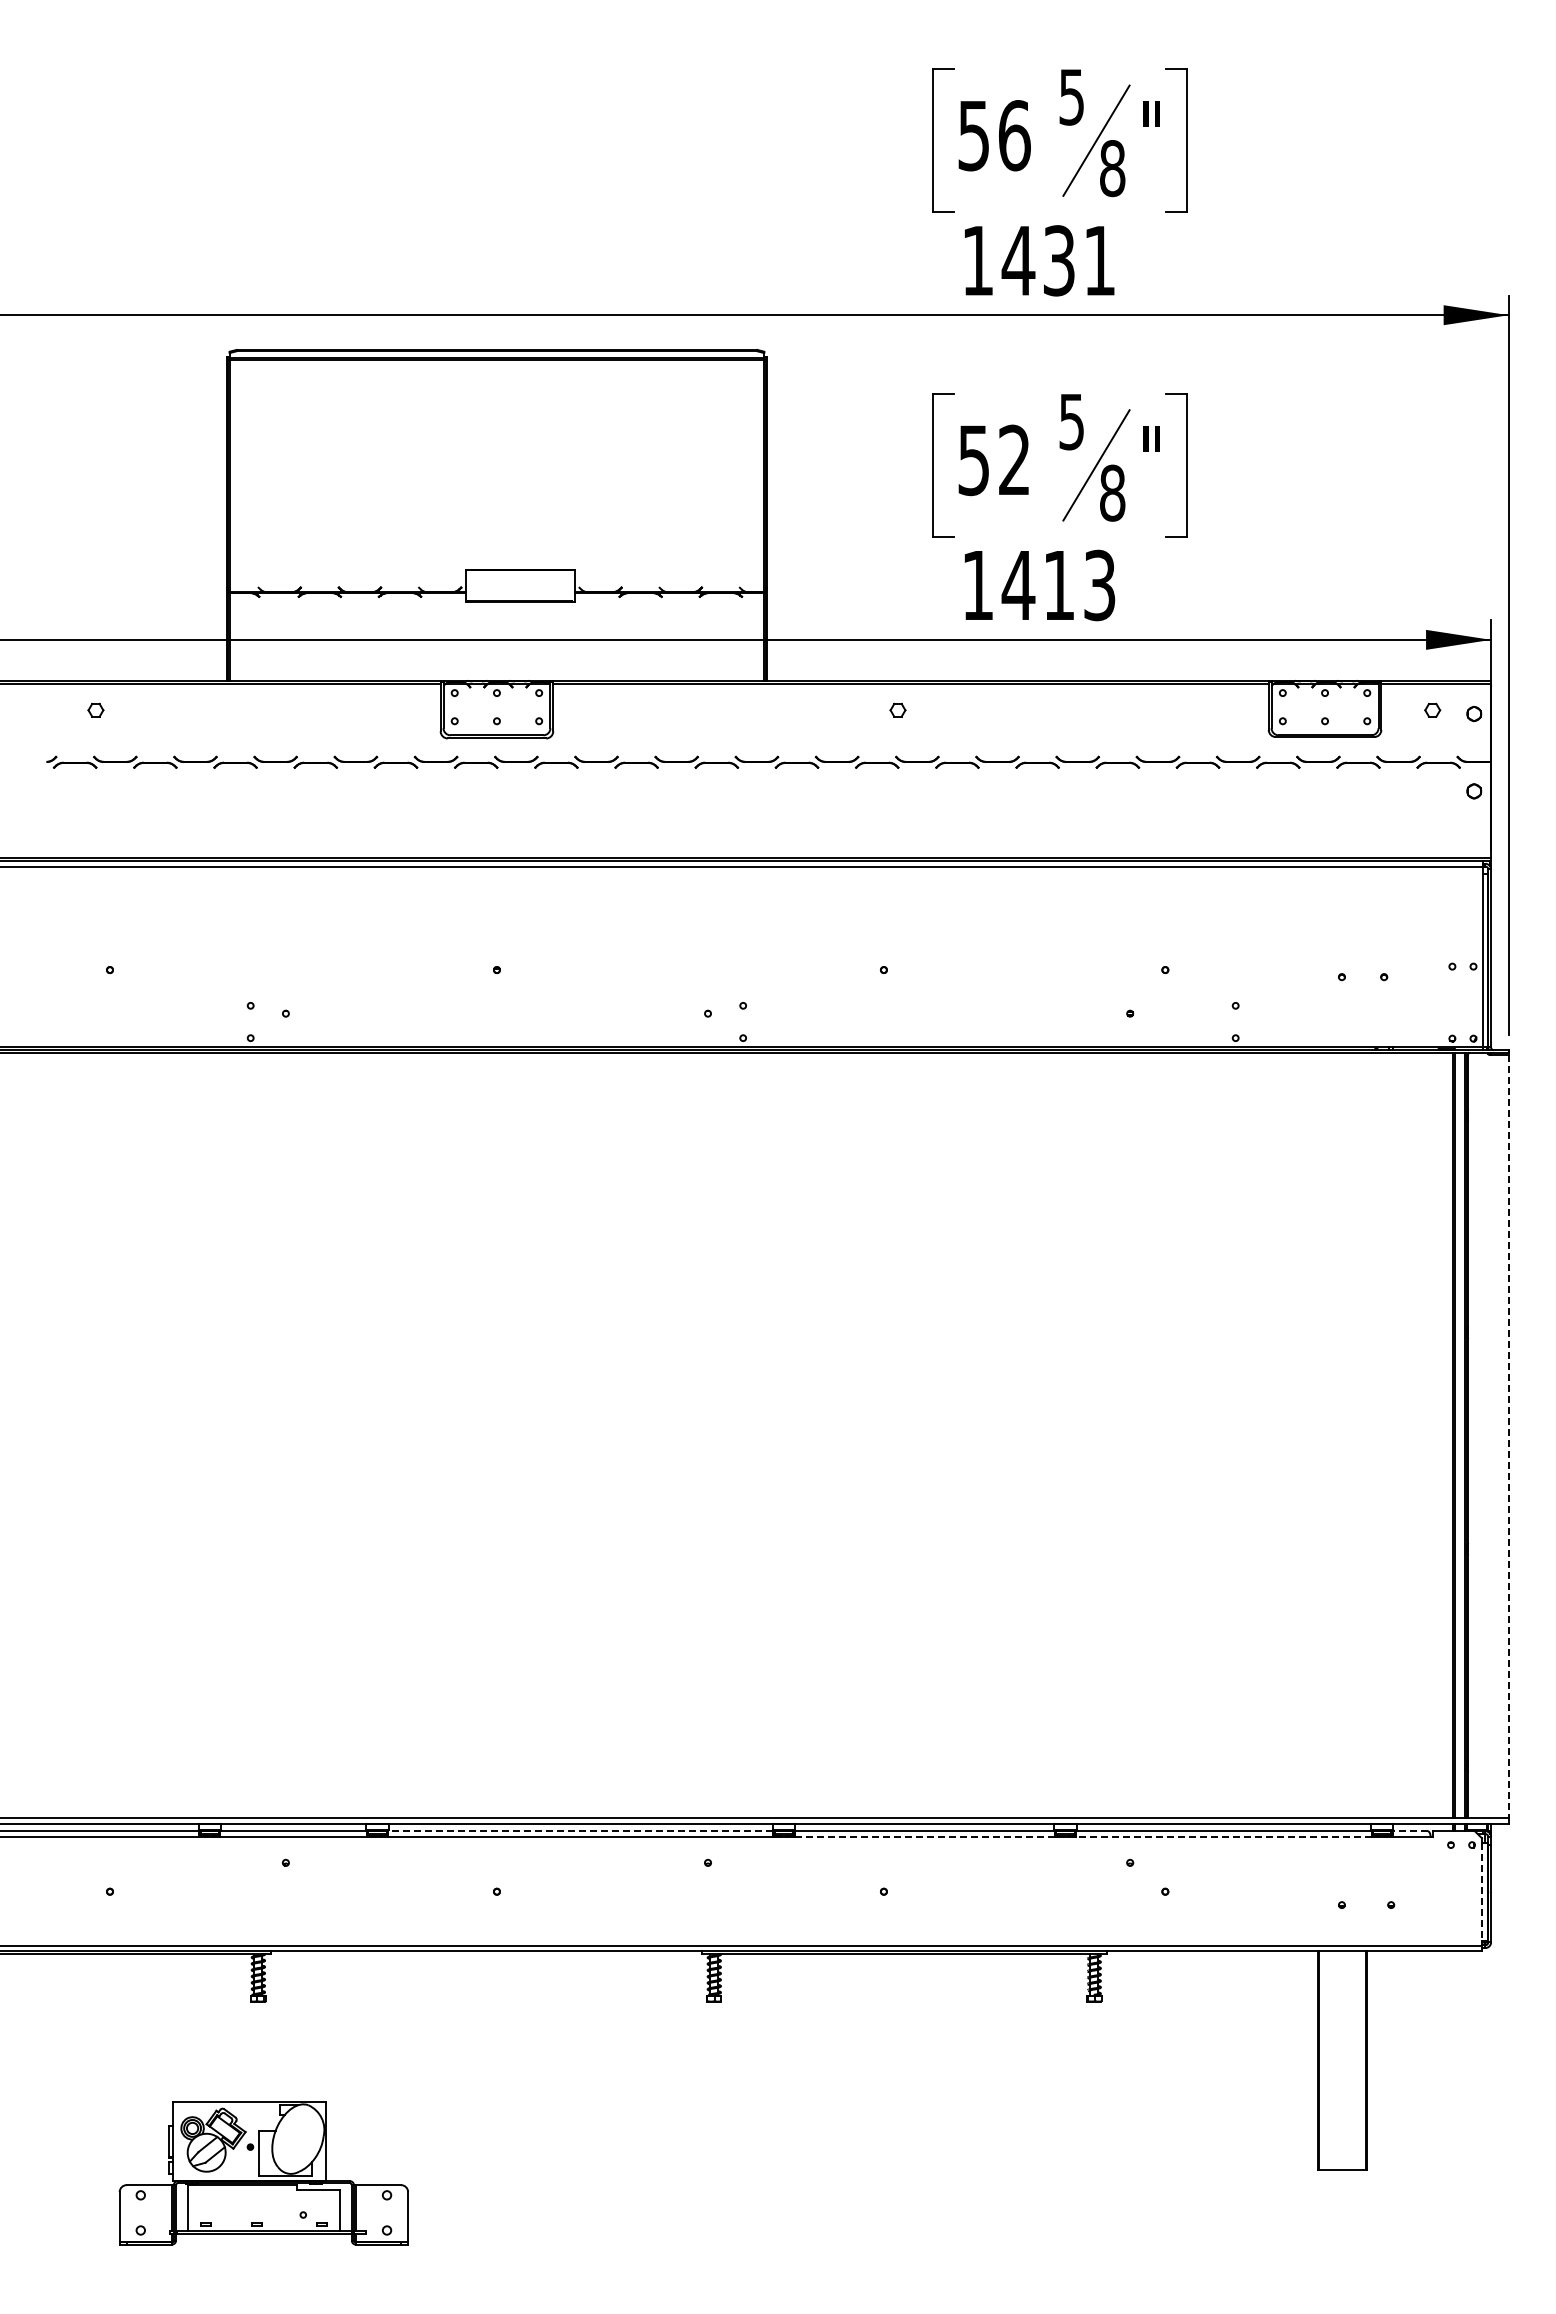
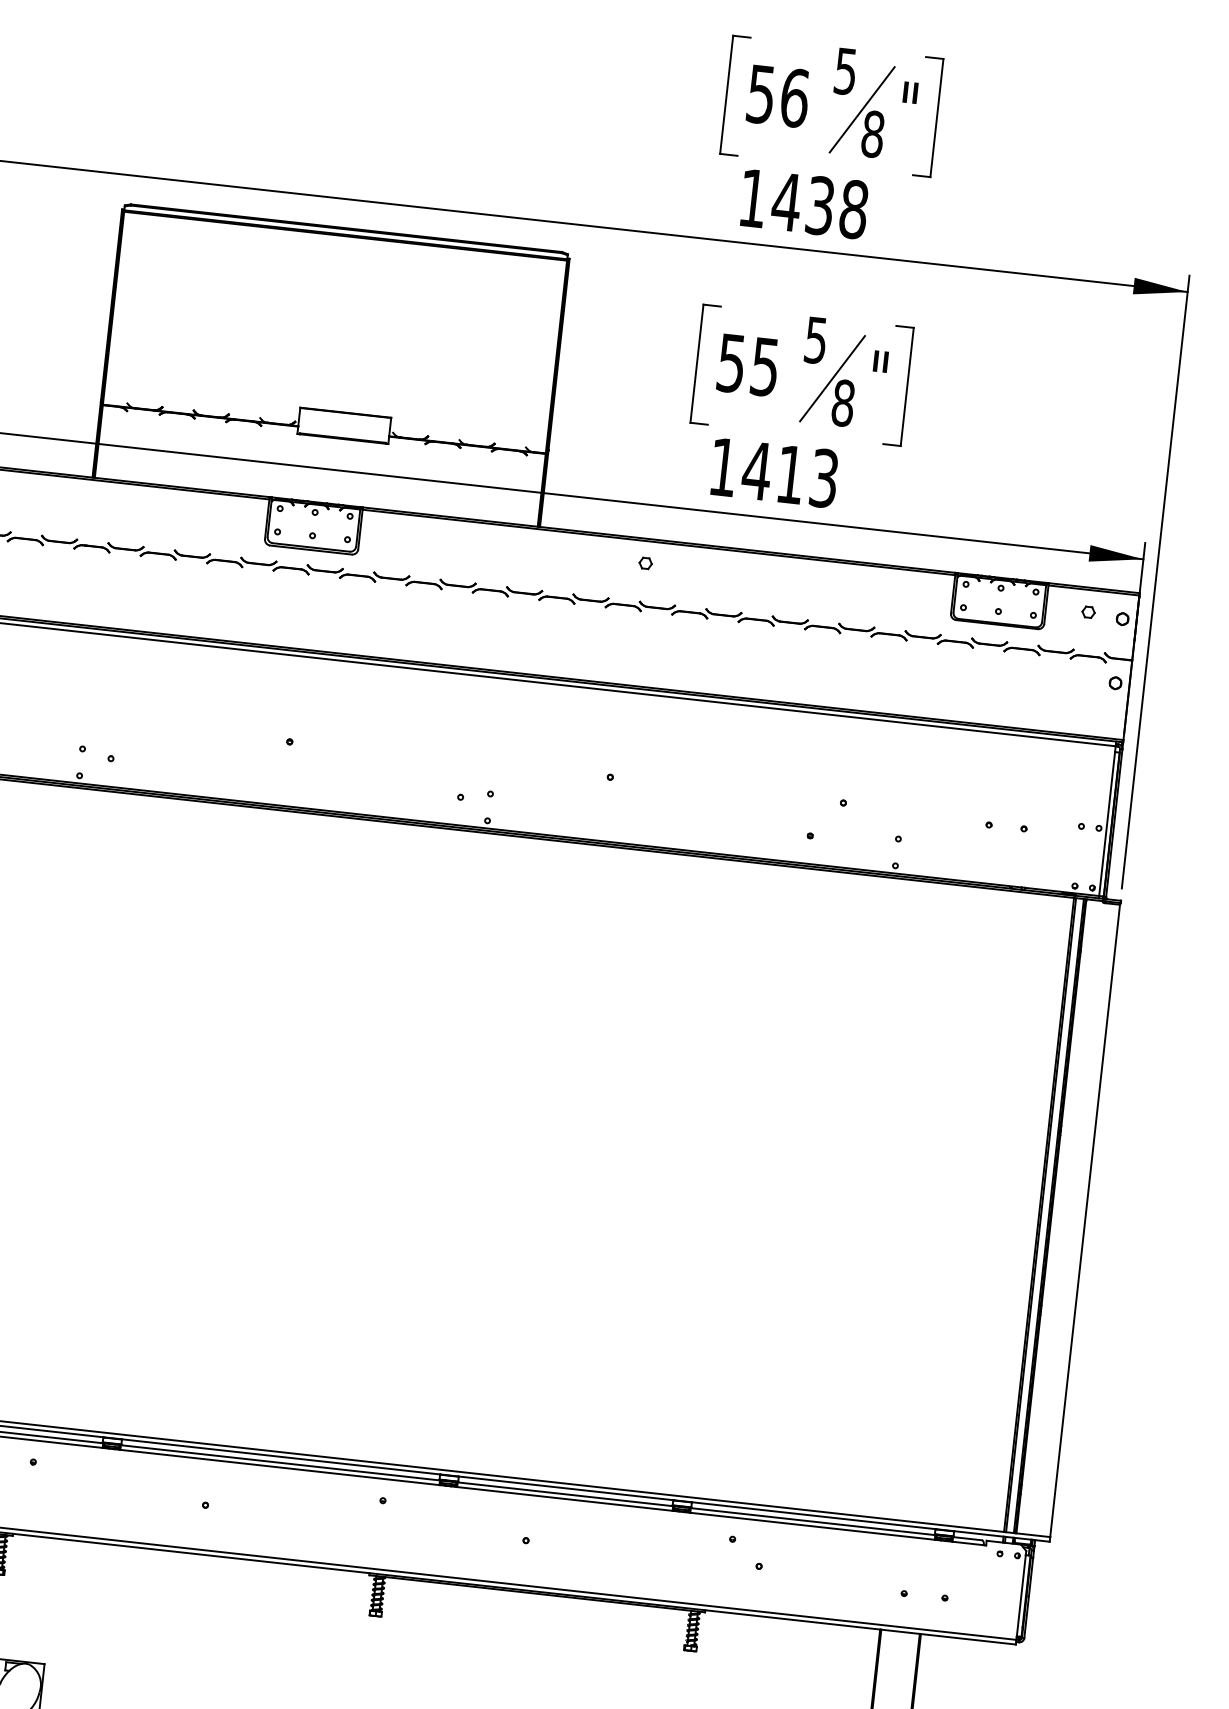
text: (1099, 260) -> (853, 209), 1431 -> 1438
text: (1014, 460) -> (765, 367), 52 -> 55
line: (1508, 1436) -> (1084, 1220), dashed -> solid
line: (580, 1831) -> (280, 1463), dashed -> solid
line: (1410, 1831) -> (967, 1538), dashed -> solid
line: (924, 1836) -> (564, 1498), dashed -> solid
line: (1223, 1836) -> (812, 1525), dashed -> solid
line: (1481, 1892) -> (1020, 1595), dashed -> solid

